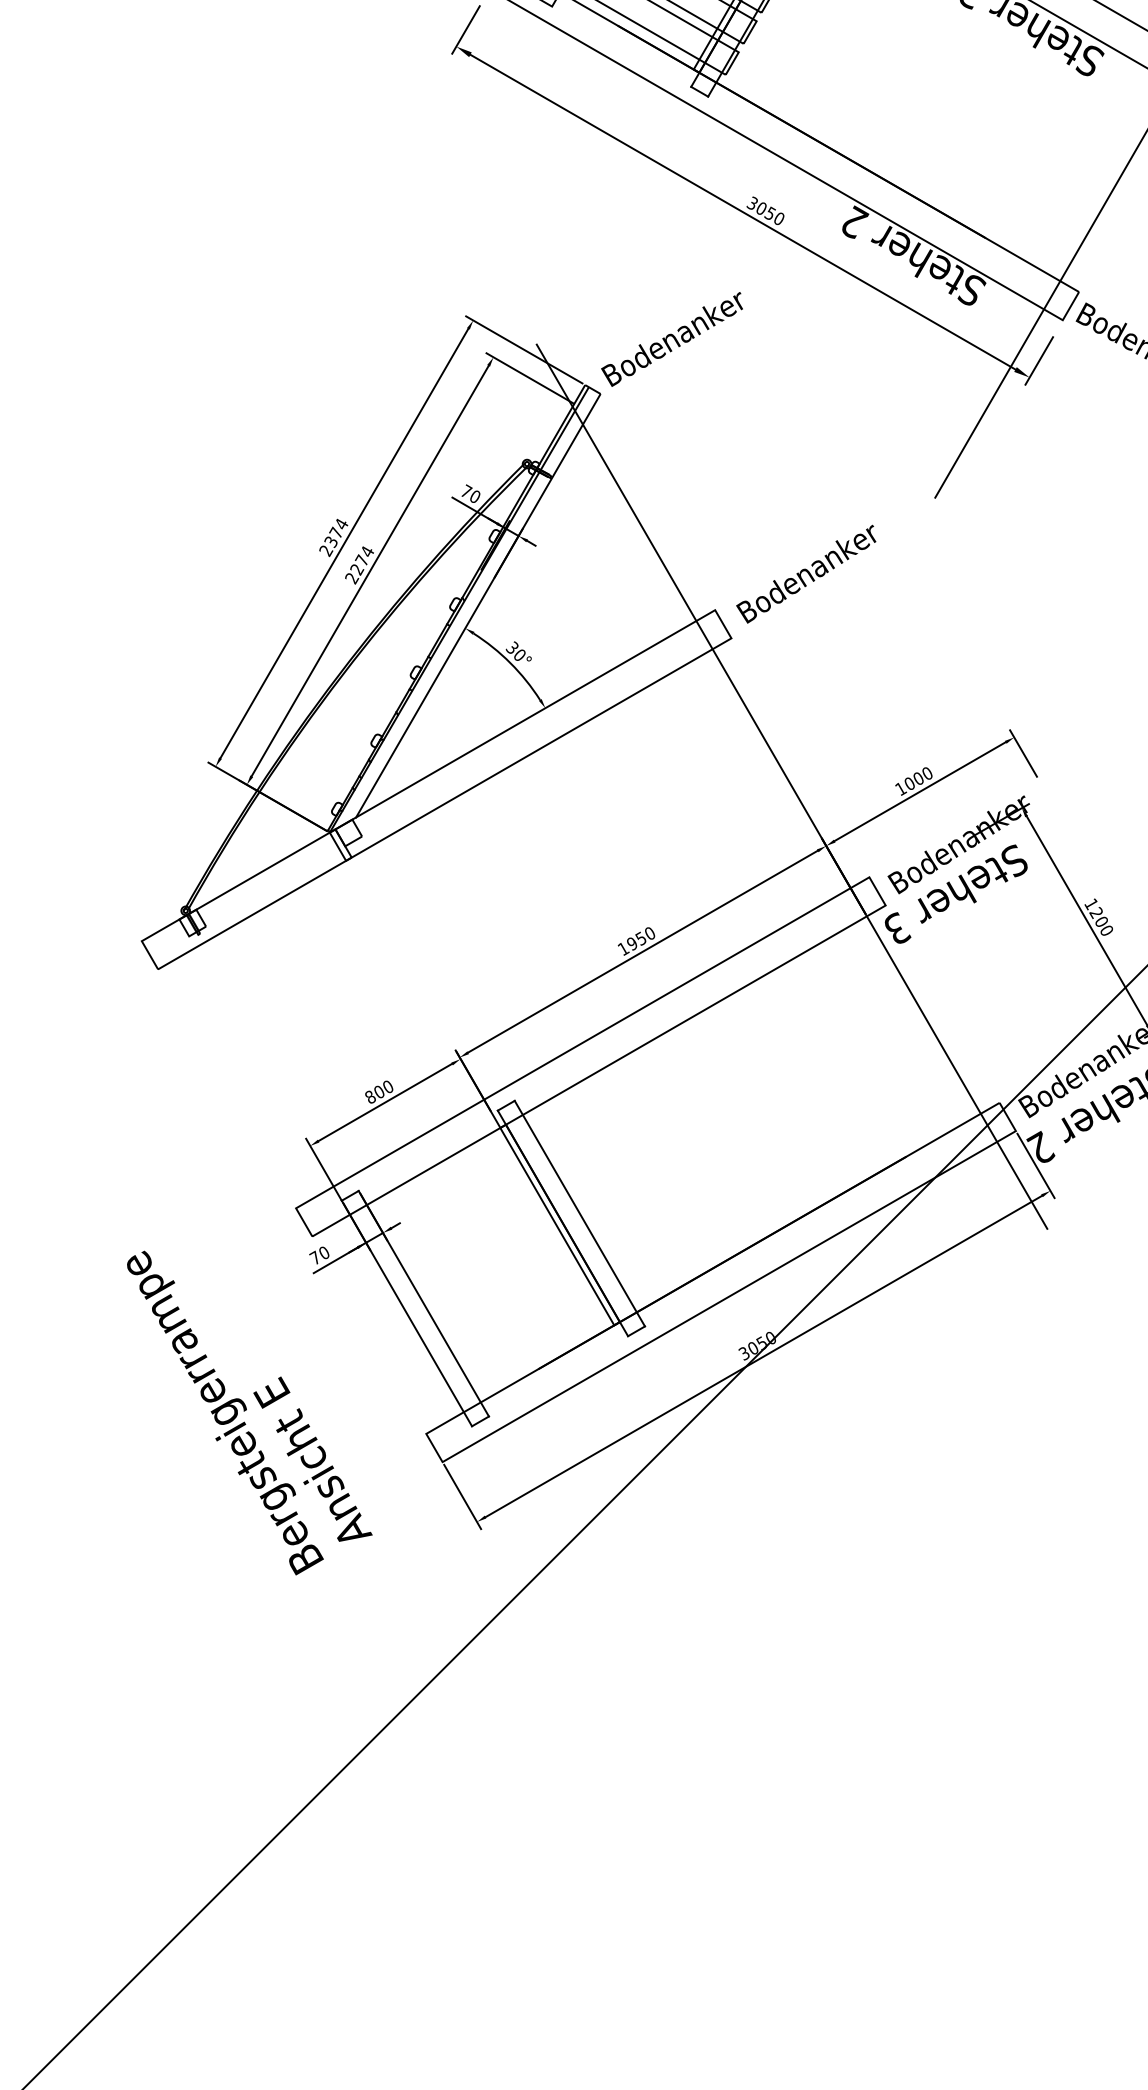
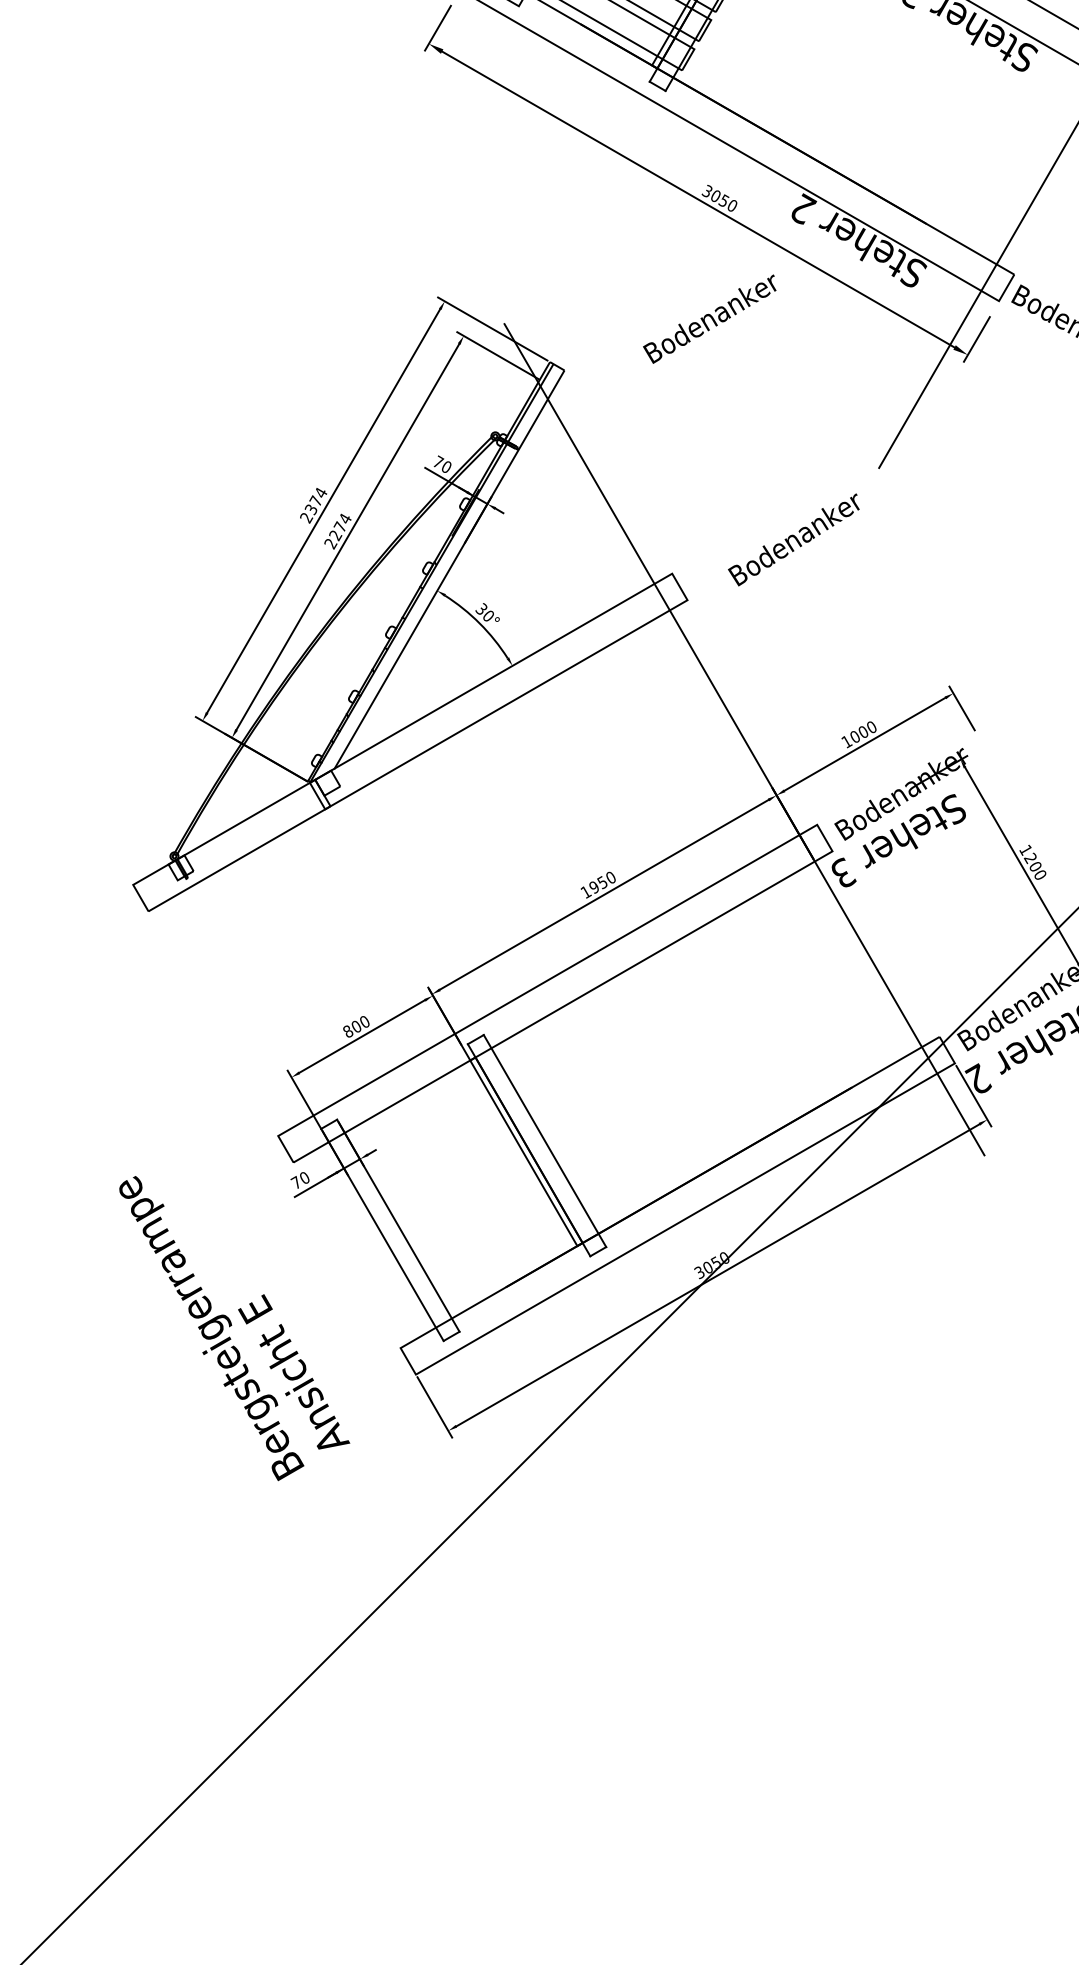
text: (671, 338) -> (709, 318), moved
text: (805, 573) -> (793, 539), moved

